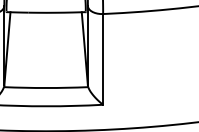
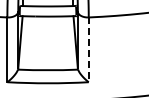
line: (102, 60) -> (88, 50), solid -> dashed

